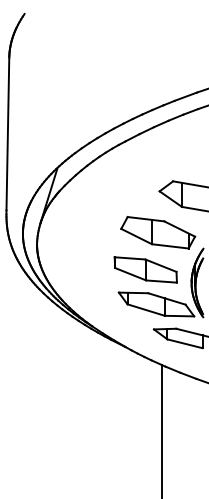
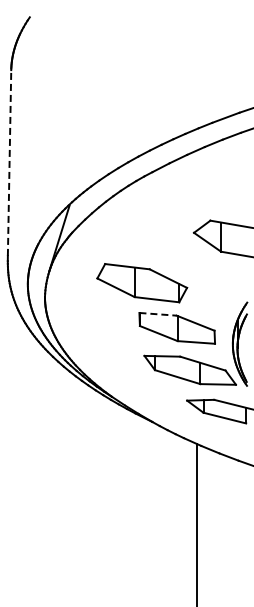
line: (7, 134) -> (9, 163), solid -> dashed
part: (158, 233) -> (142, 283), moved
line: (130, 258) -> (158, 314), solid -> dashed

